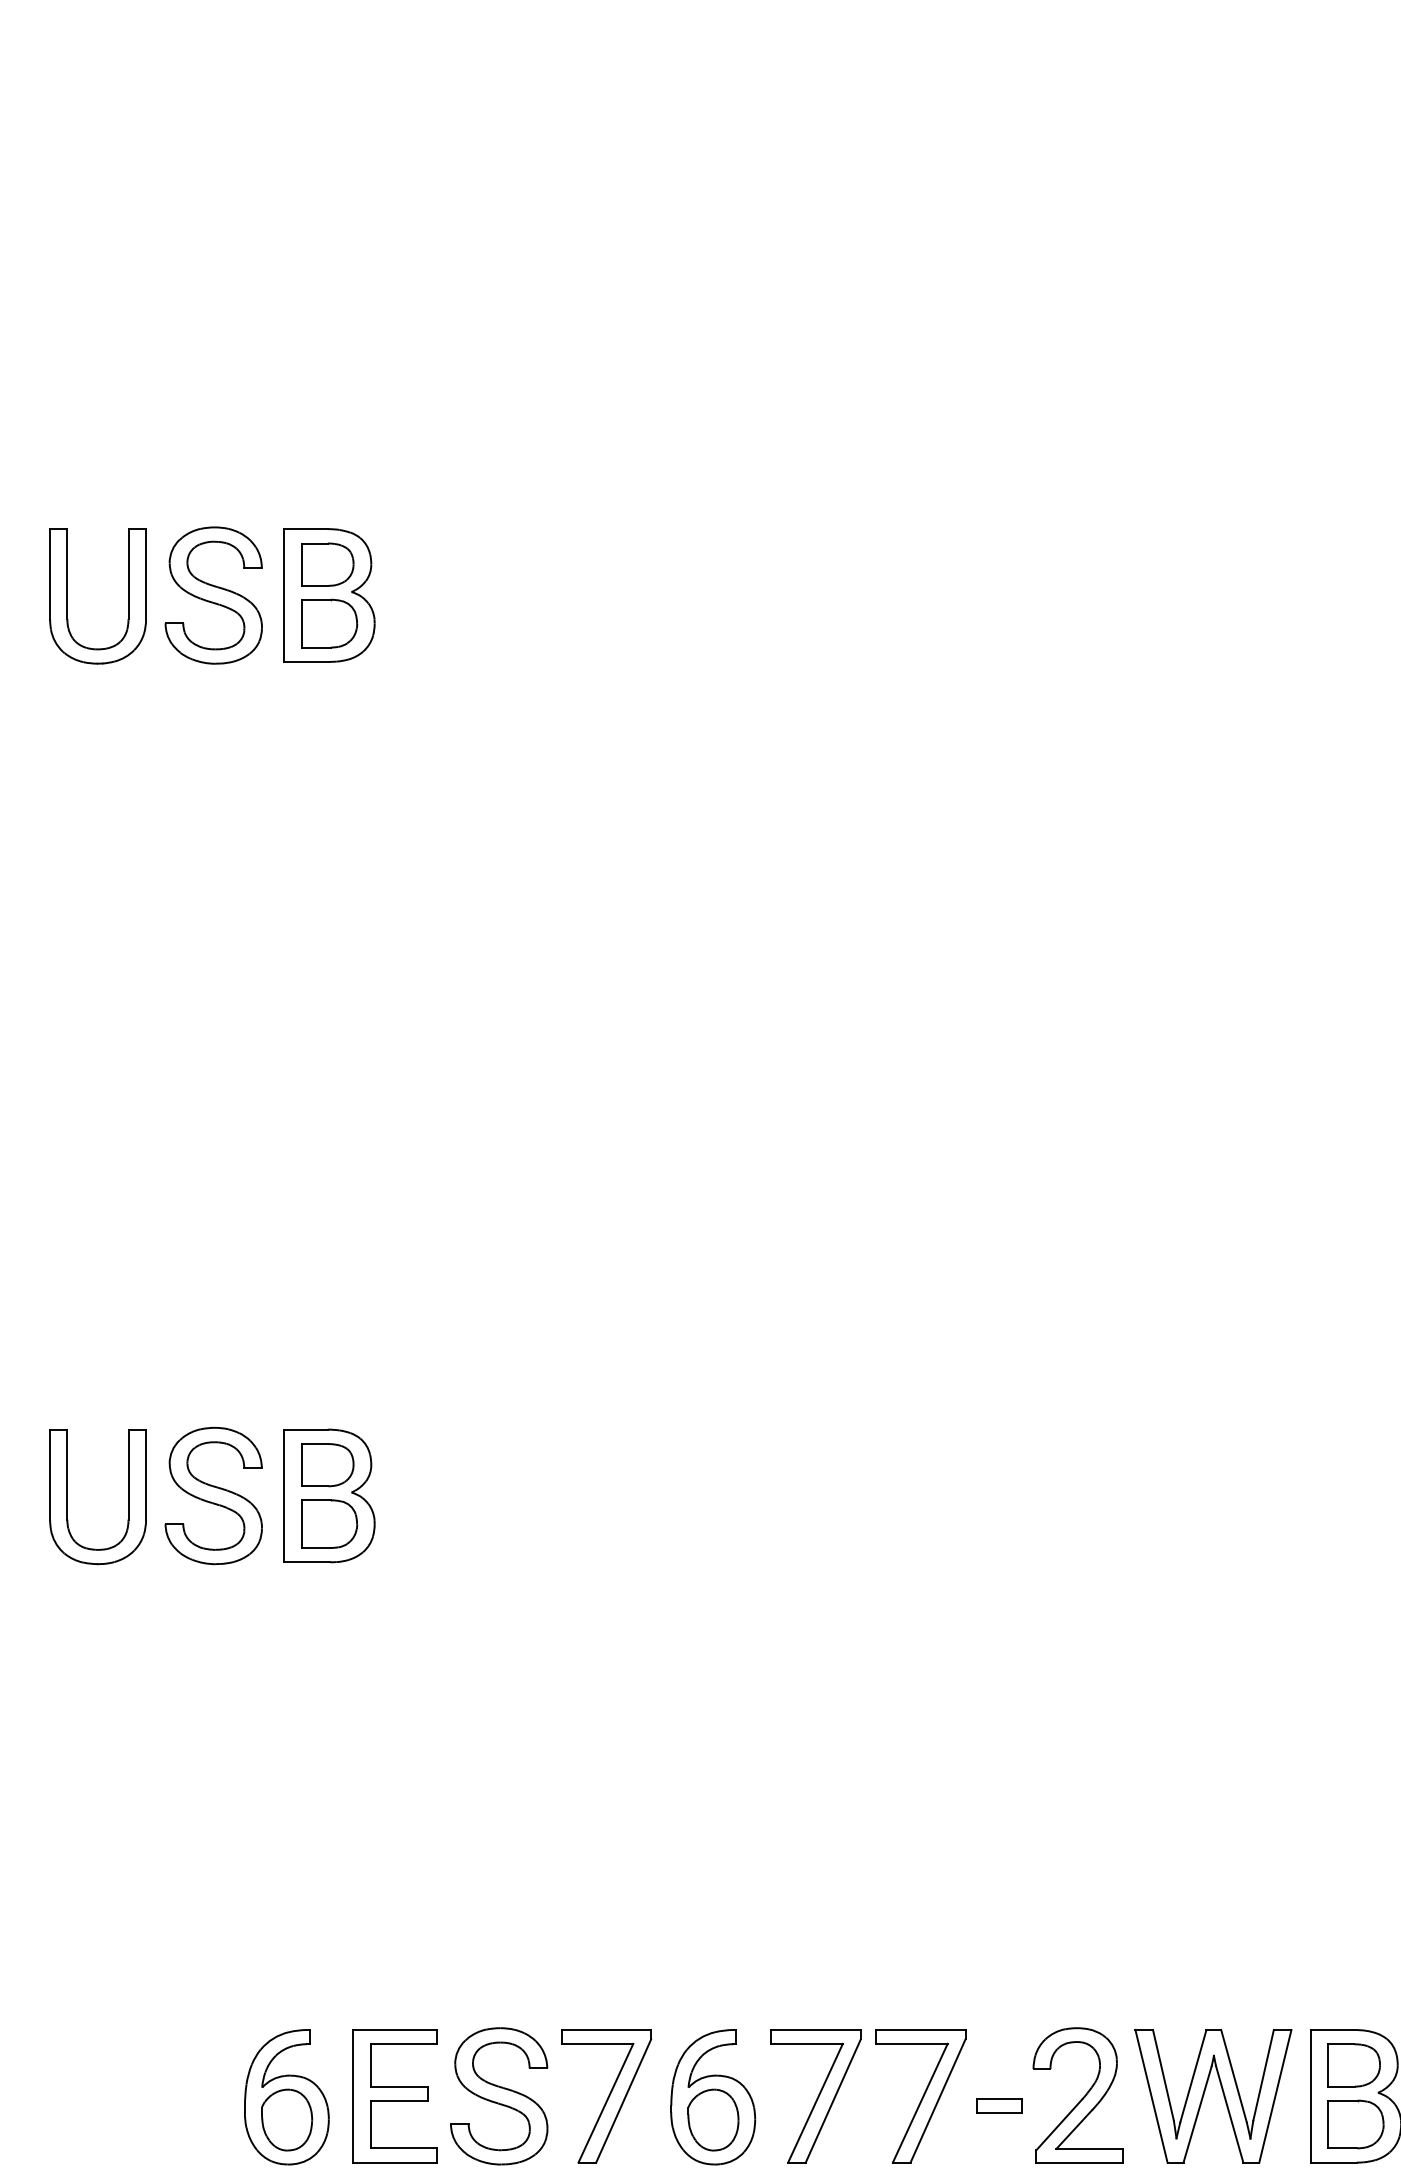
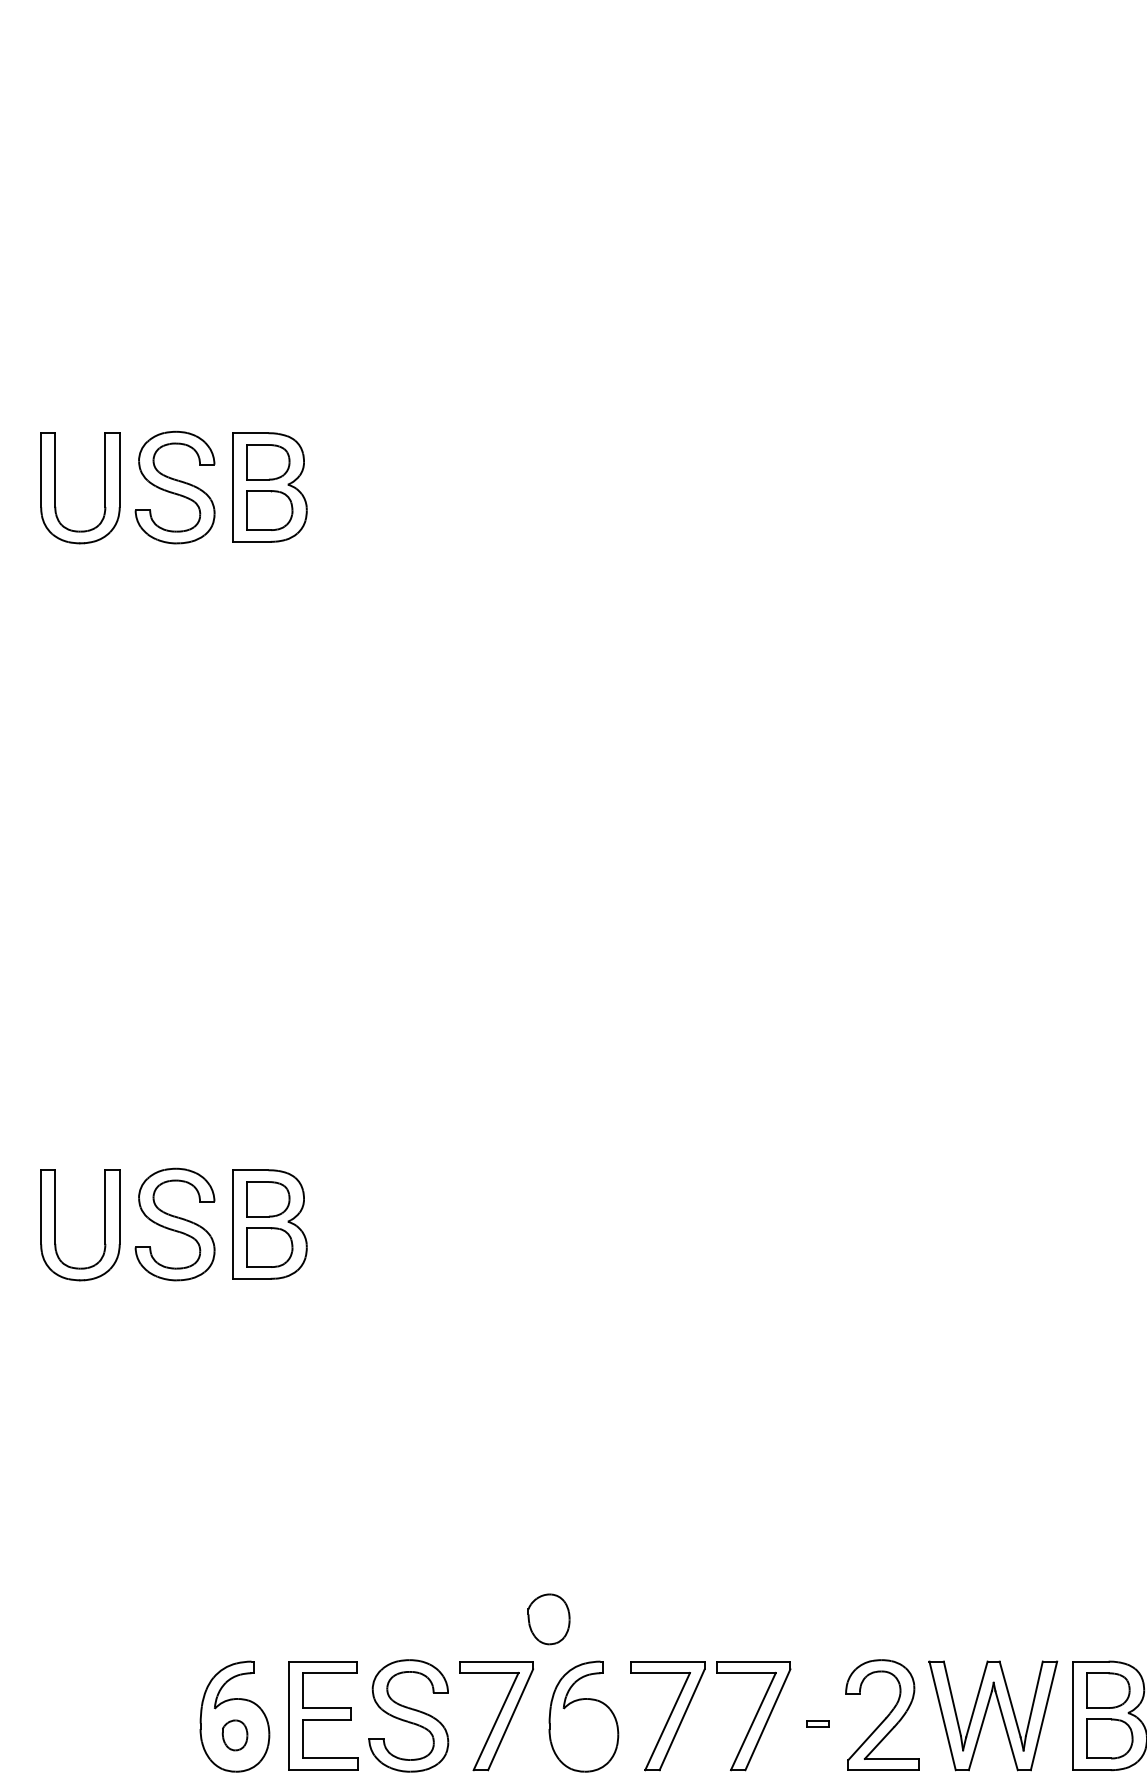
part: (998, 2105) -> (817, 1723), size x0.6
part: (286, 2120) -> (234, 1735), size x0.6
part: (712, 2120) -> (548, 1619), moved

